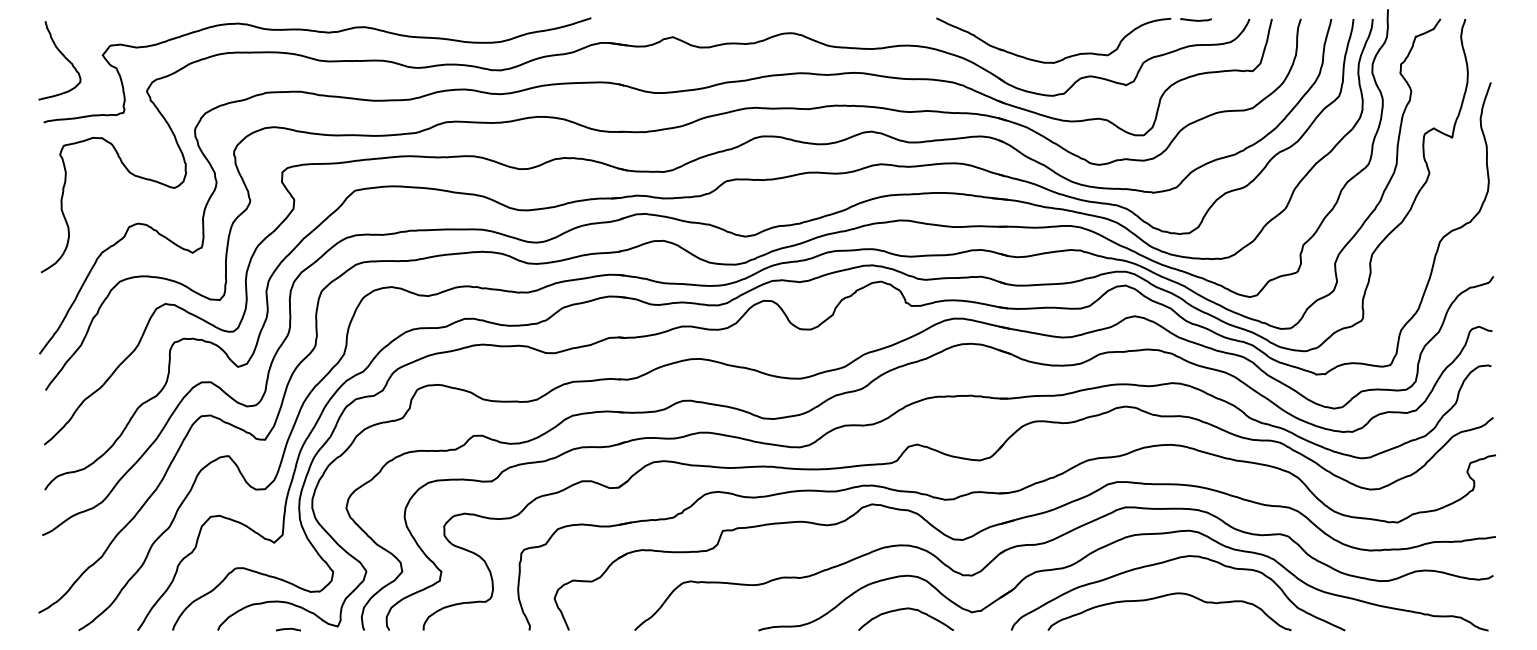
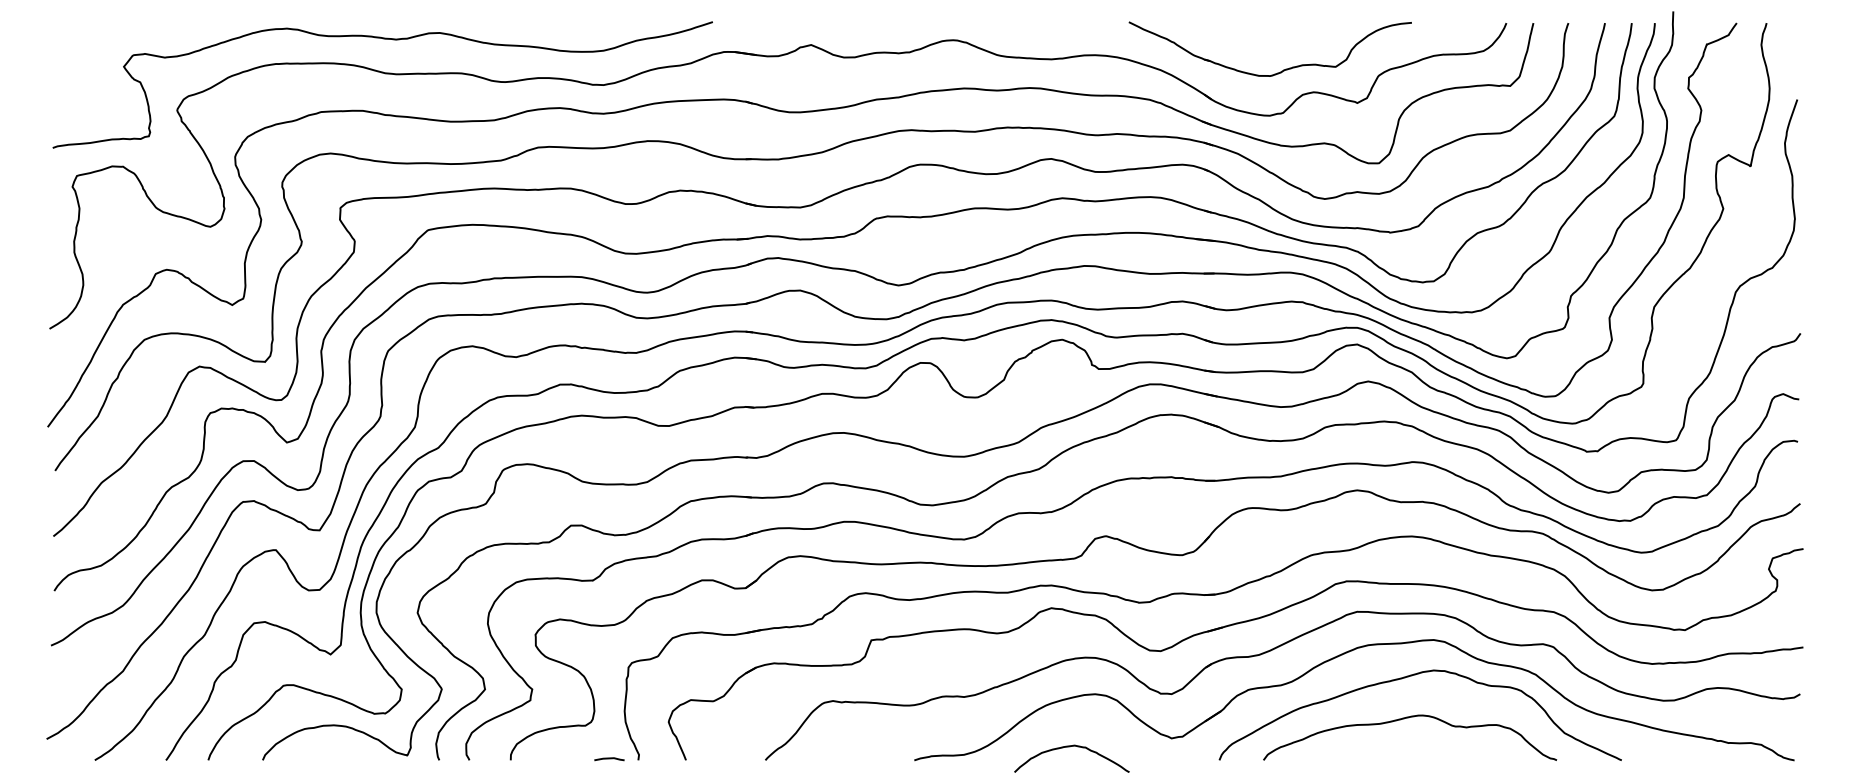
line: (1195, 19) -> (1441, 23), removed
curve: (63, 56) -> (76, 68), removed
curve: (906, 609) -> (1072, 747), moved
line: (288, 629) -> (609, 759), moved

